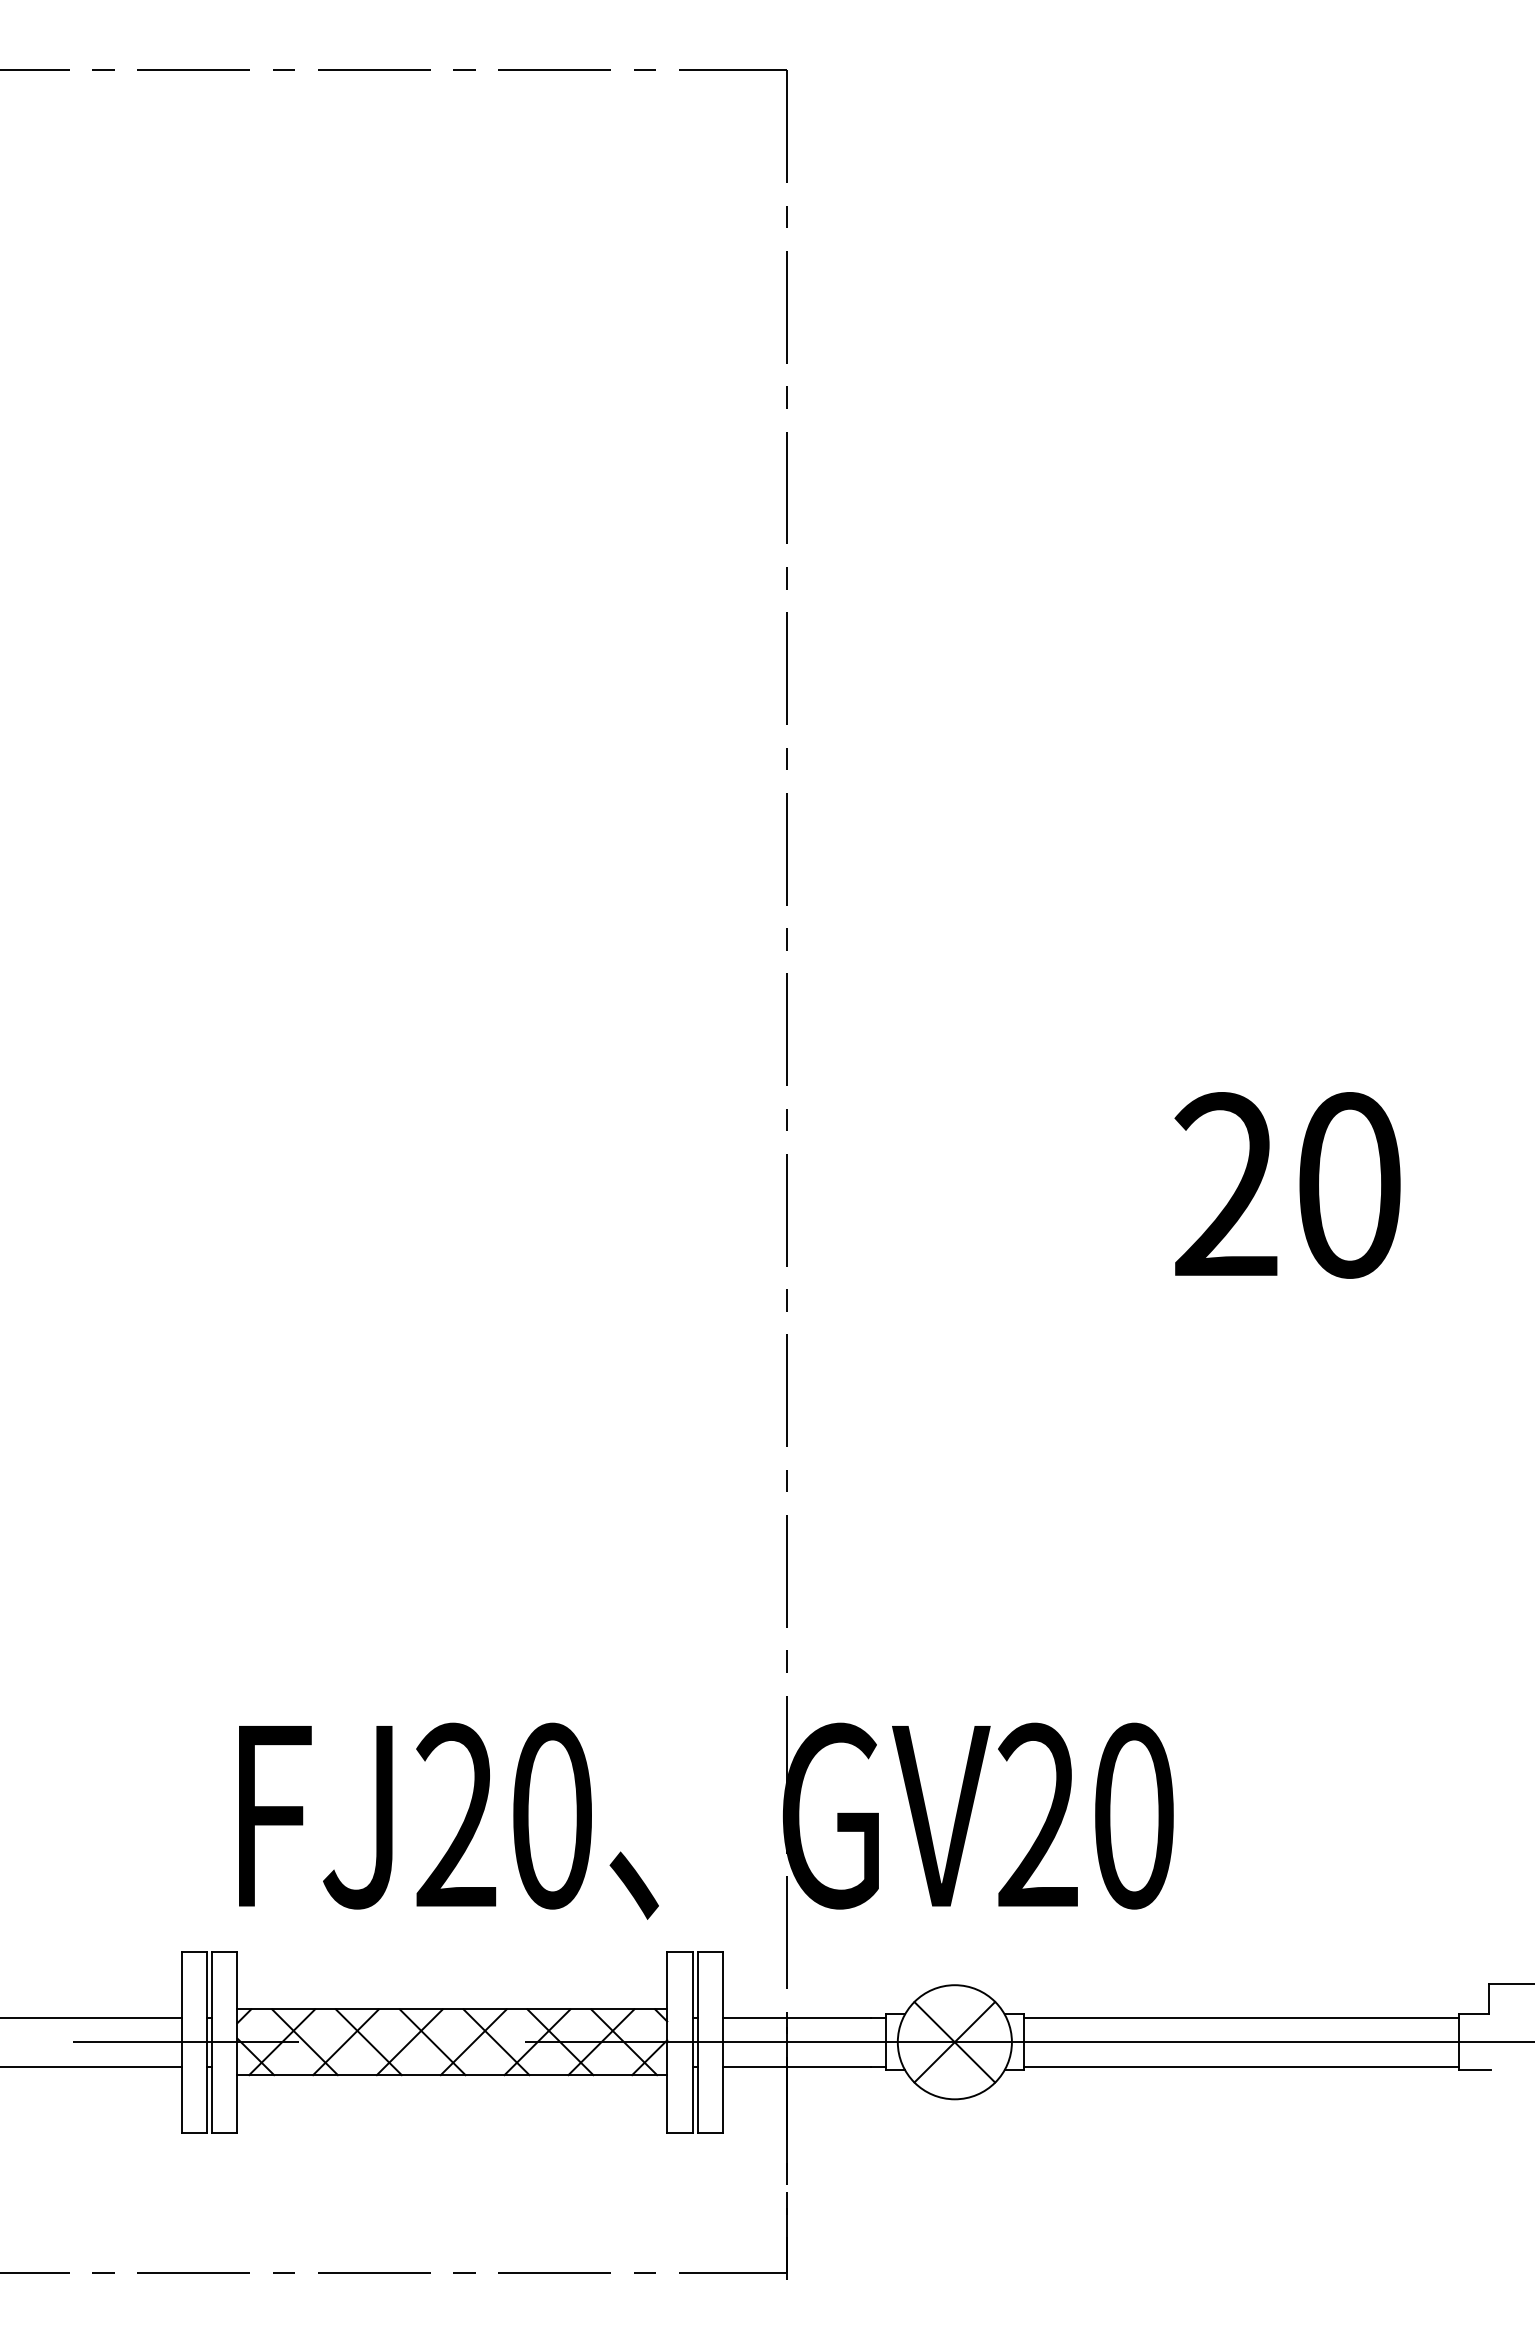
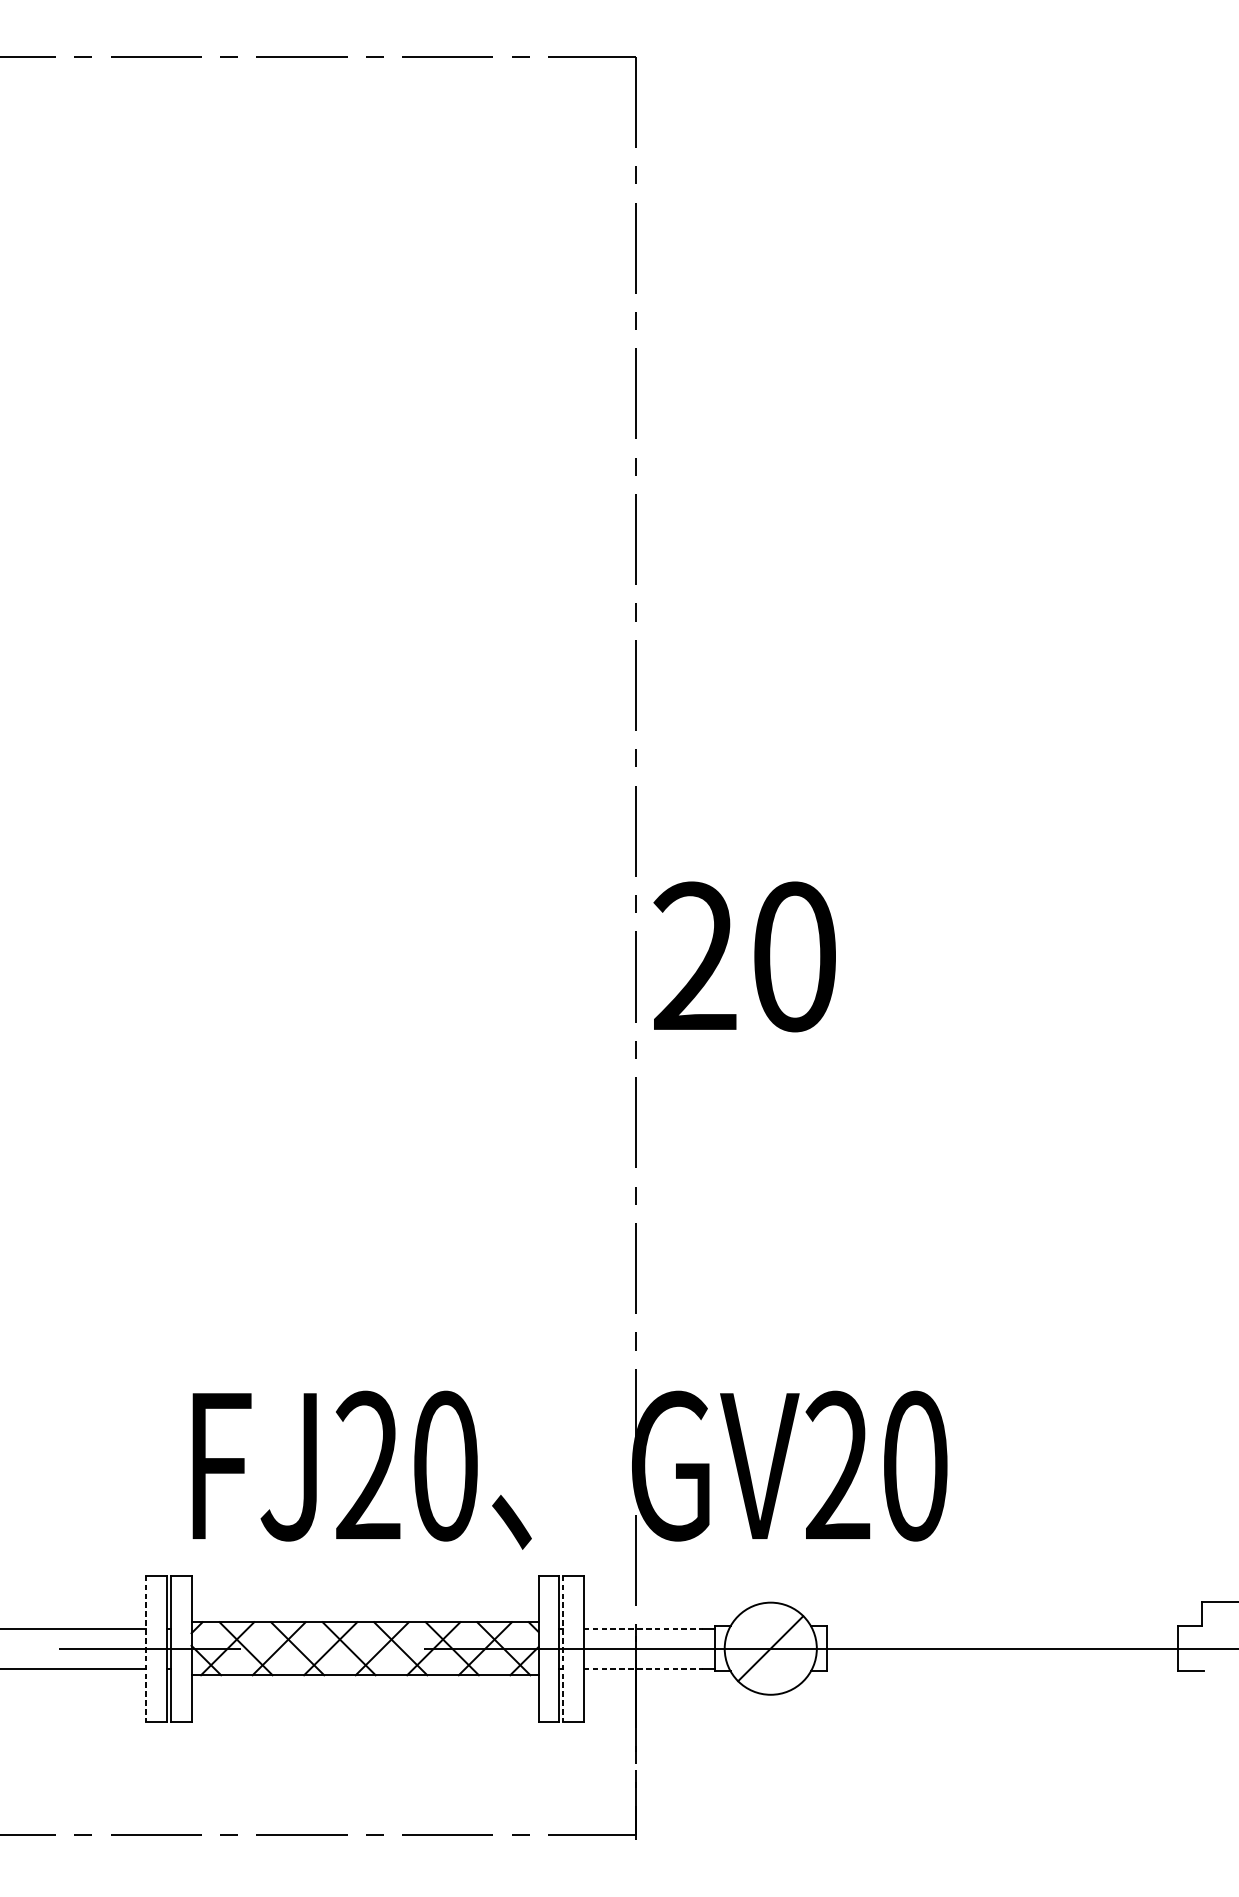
text: (1287, 1185) -> (744, 956), moved
line: (796, 2017) -> (642, 1628), solid -> dashed
line: (1241, 2017) -> (1002, 1628), removed
line: (954, 2041) -> (770, 1648), removed
line: (181, 2042) -> (146, 1648), solid -> dashed
line: (697, 2042) -> (562, 1648), solid -> dashed
line: (796, 2066) -> (642, 1668), solid -> dashed
line: (1241, 2066) -> (1002, 1668), removed

